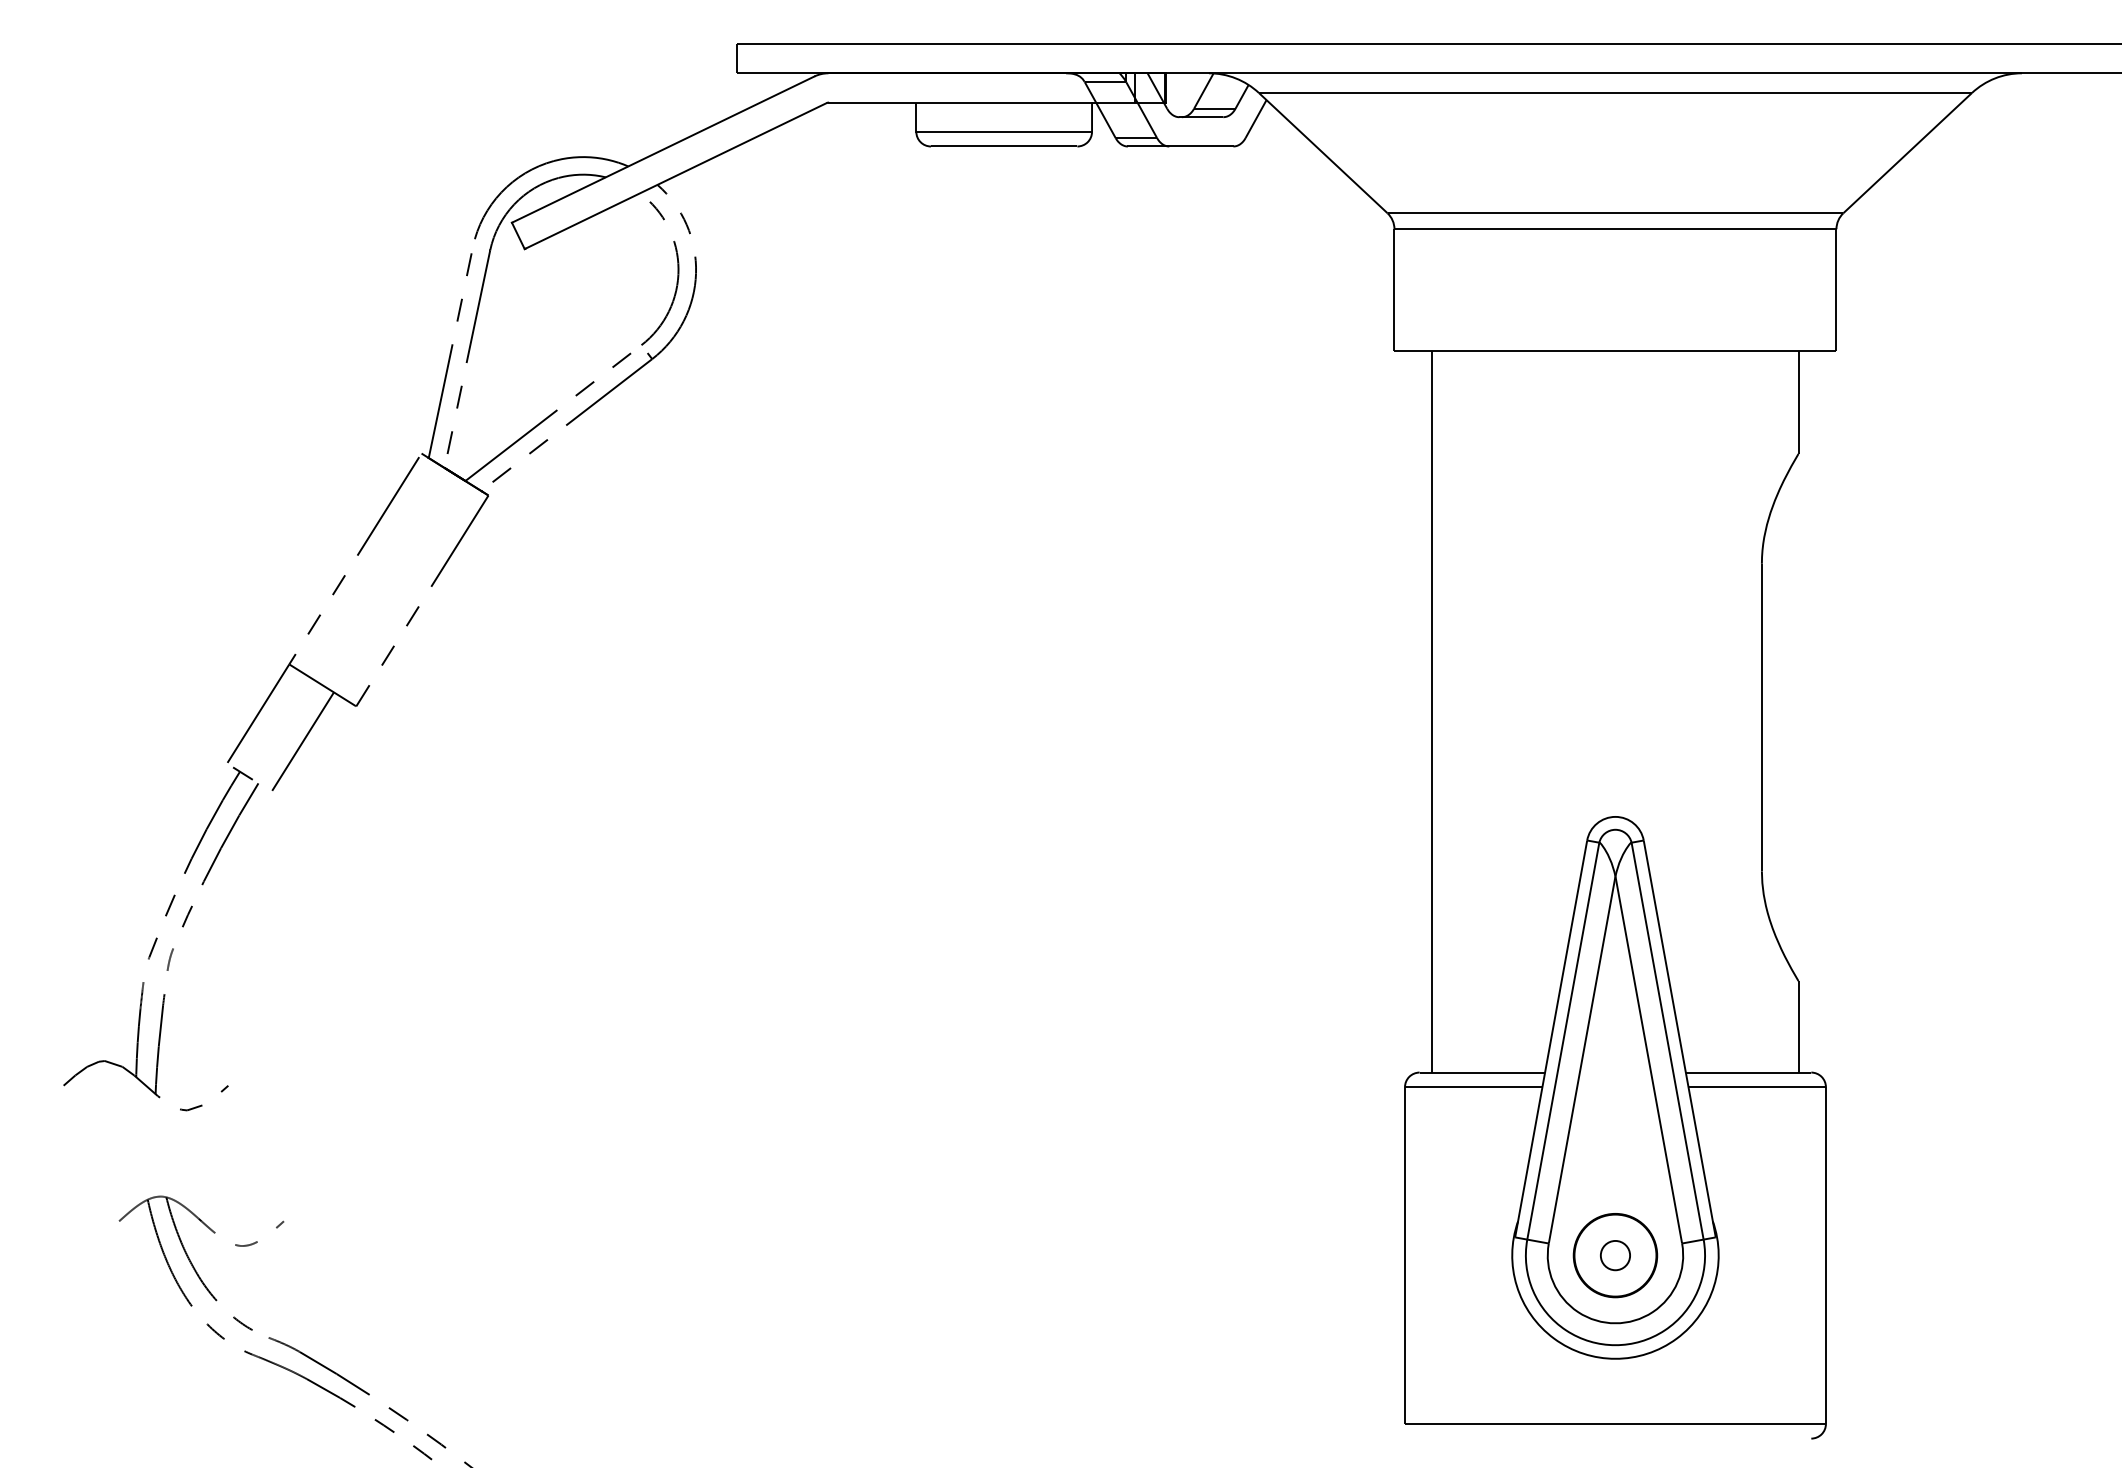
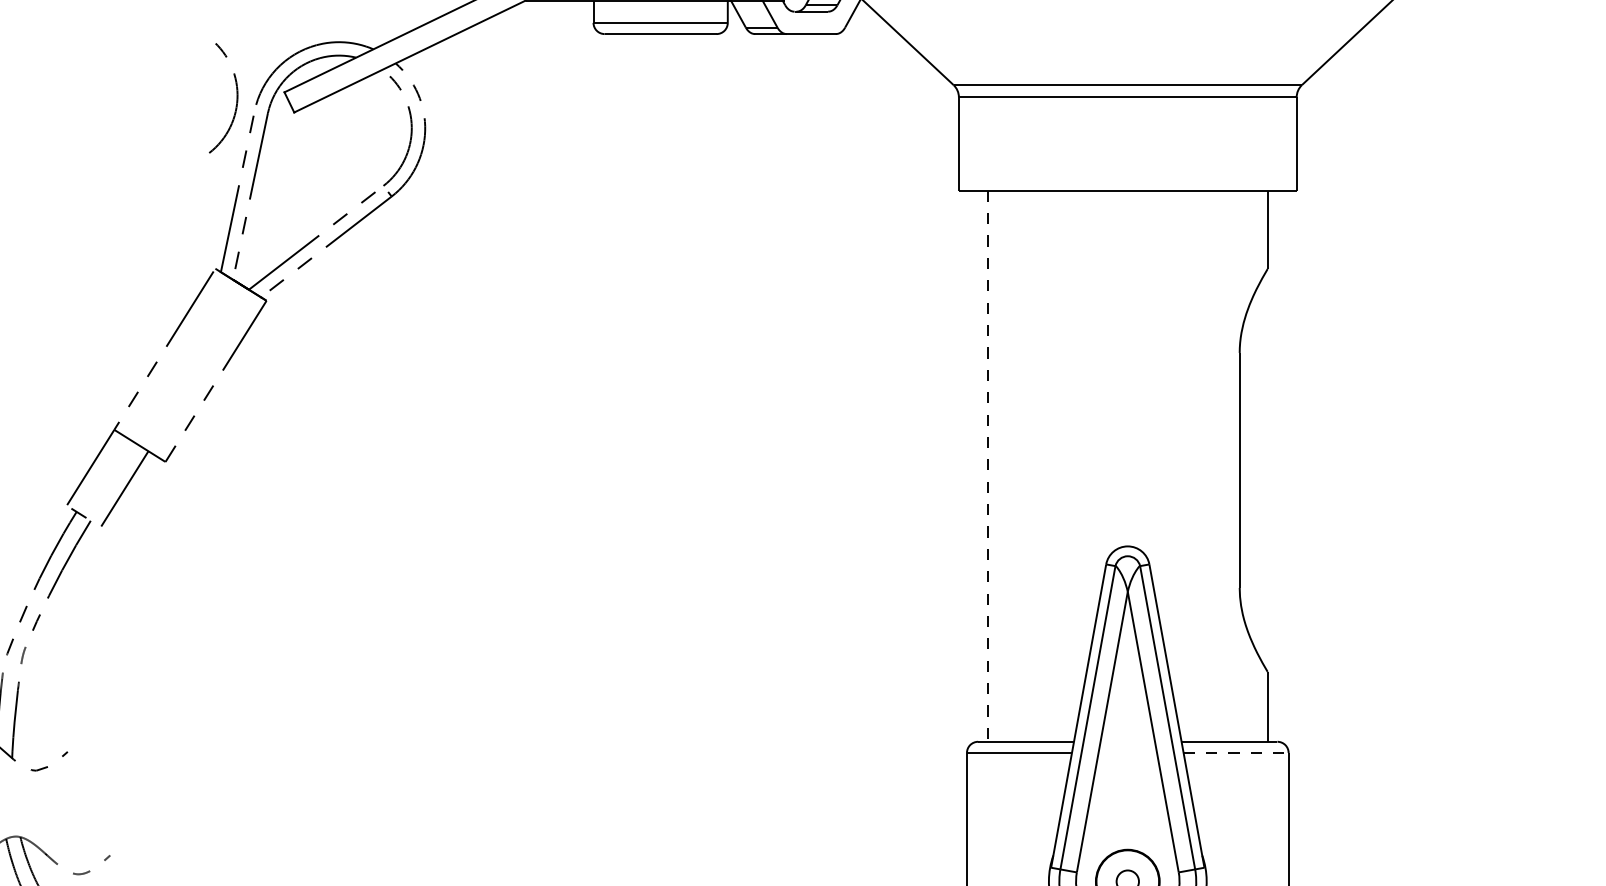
curve: (449, 230) -> (236, 98), added
line: (1432, 712) -> (987, 466), solid -> dashed
line: (1757, 1087) -> (1236, 753), solid -> dashed

